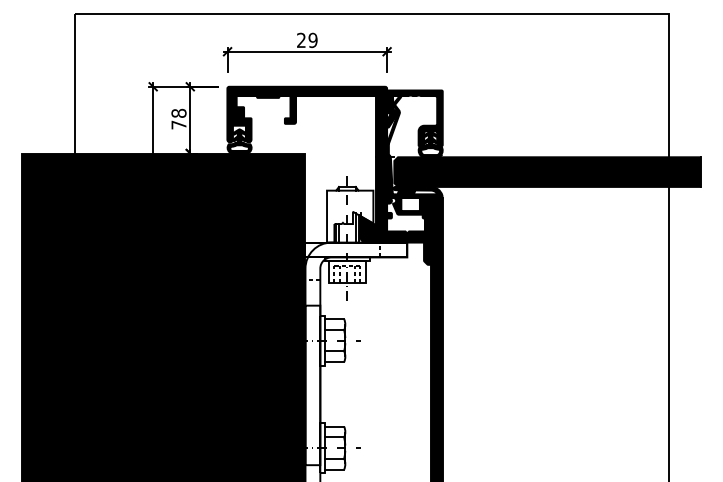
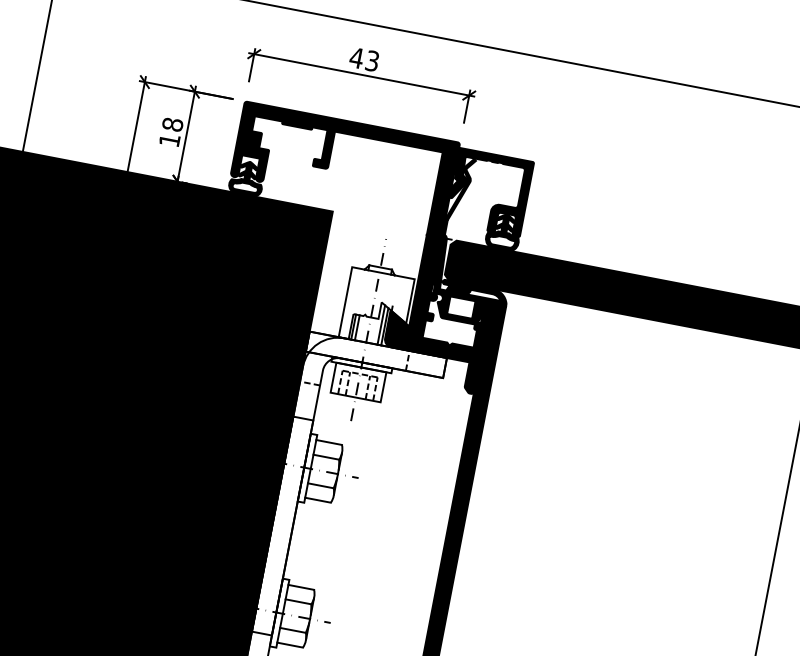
text: (306, 39) -> (363, 58), 29 -> 43
text: (178, 124) -> (169, 139), 78 -> 18

